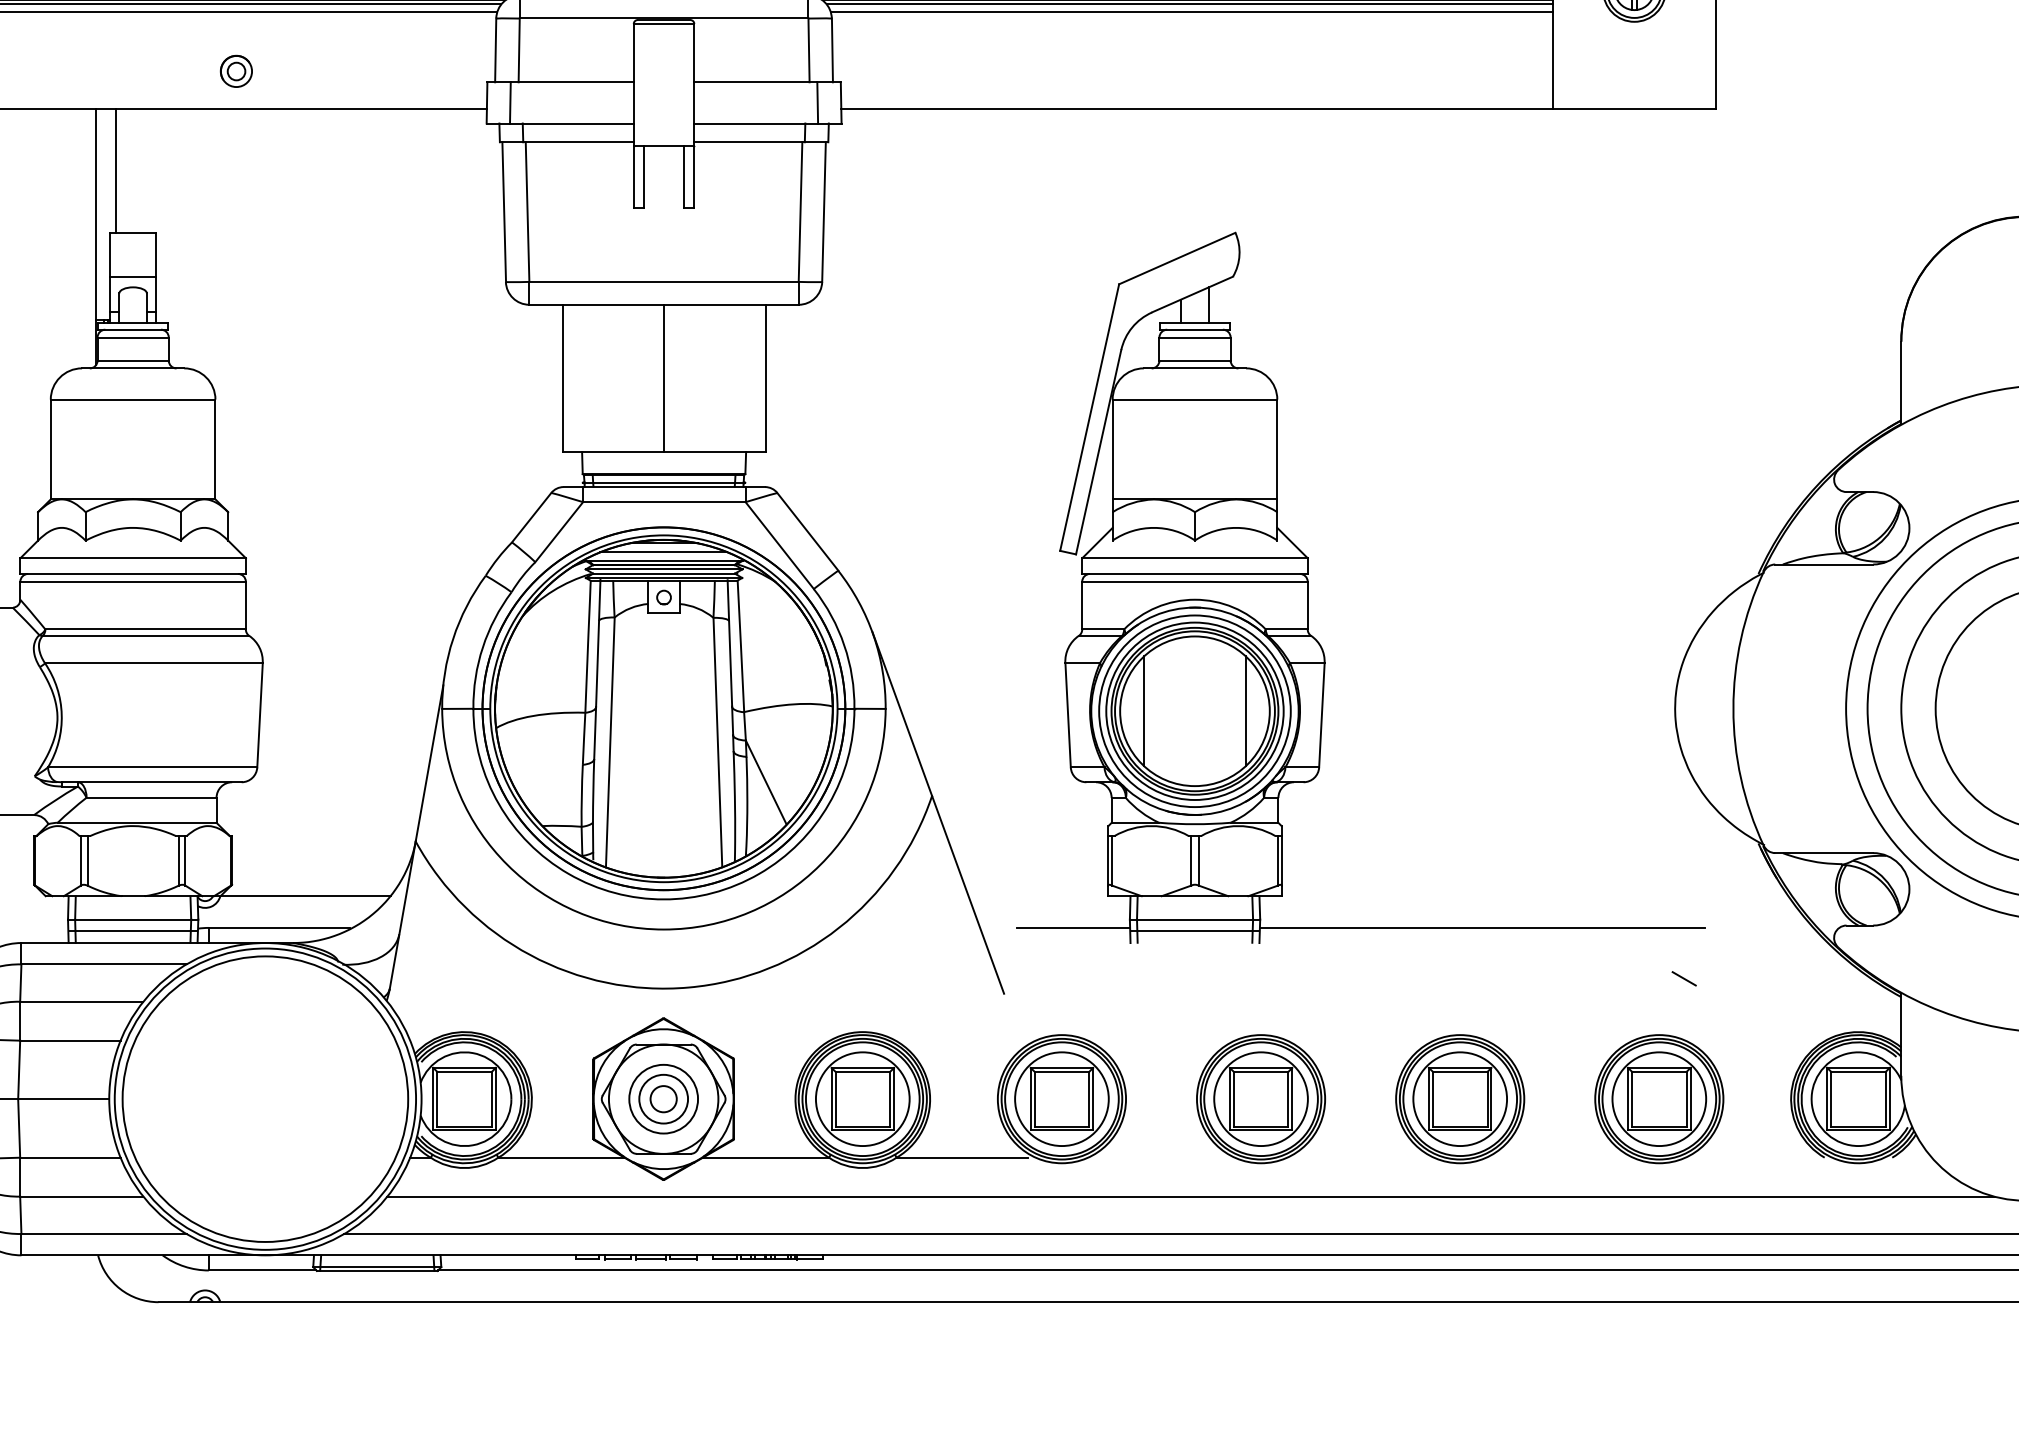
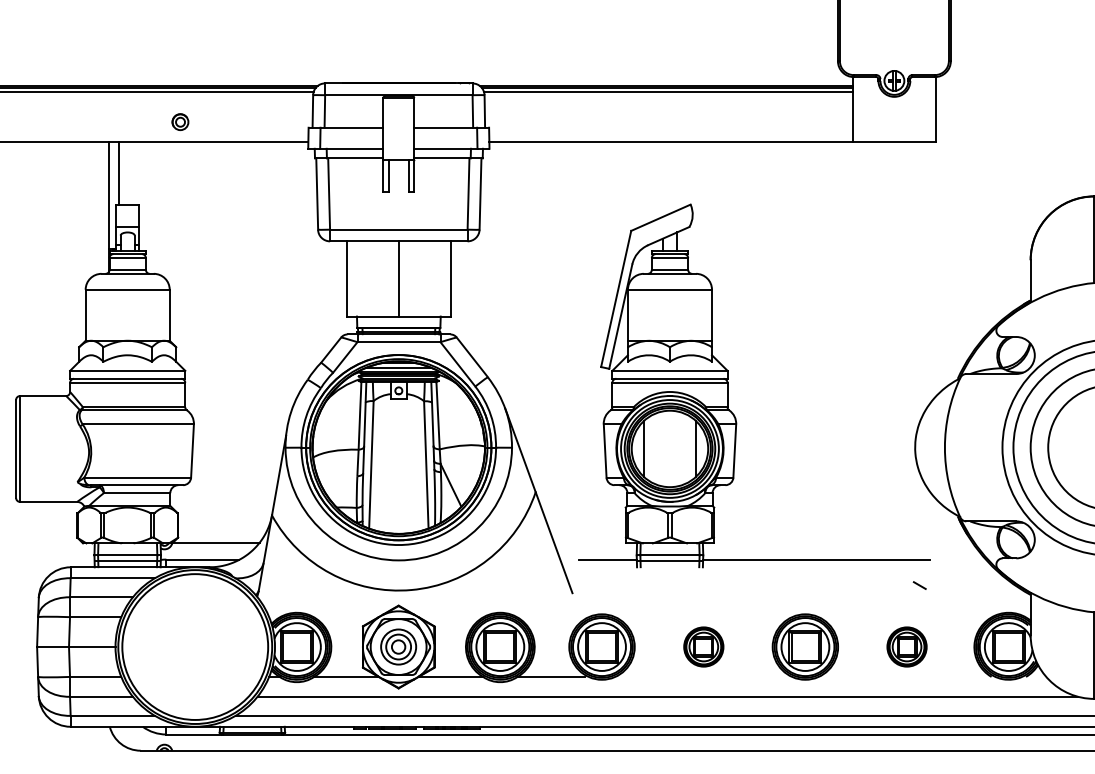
part: (1260, 1098) -> (703, 646), size x0.6
part: (1658, 1098) -> (906, 646), size x0.6

